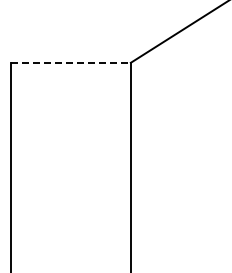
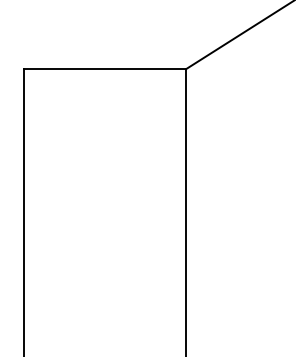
line: (71, 62) -> (105, 68), dashed -> solid

